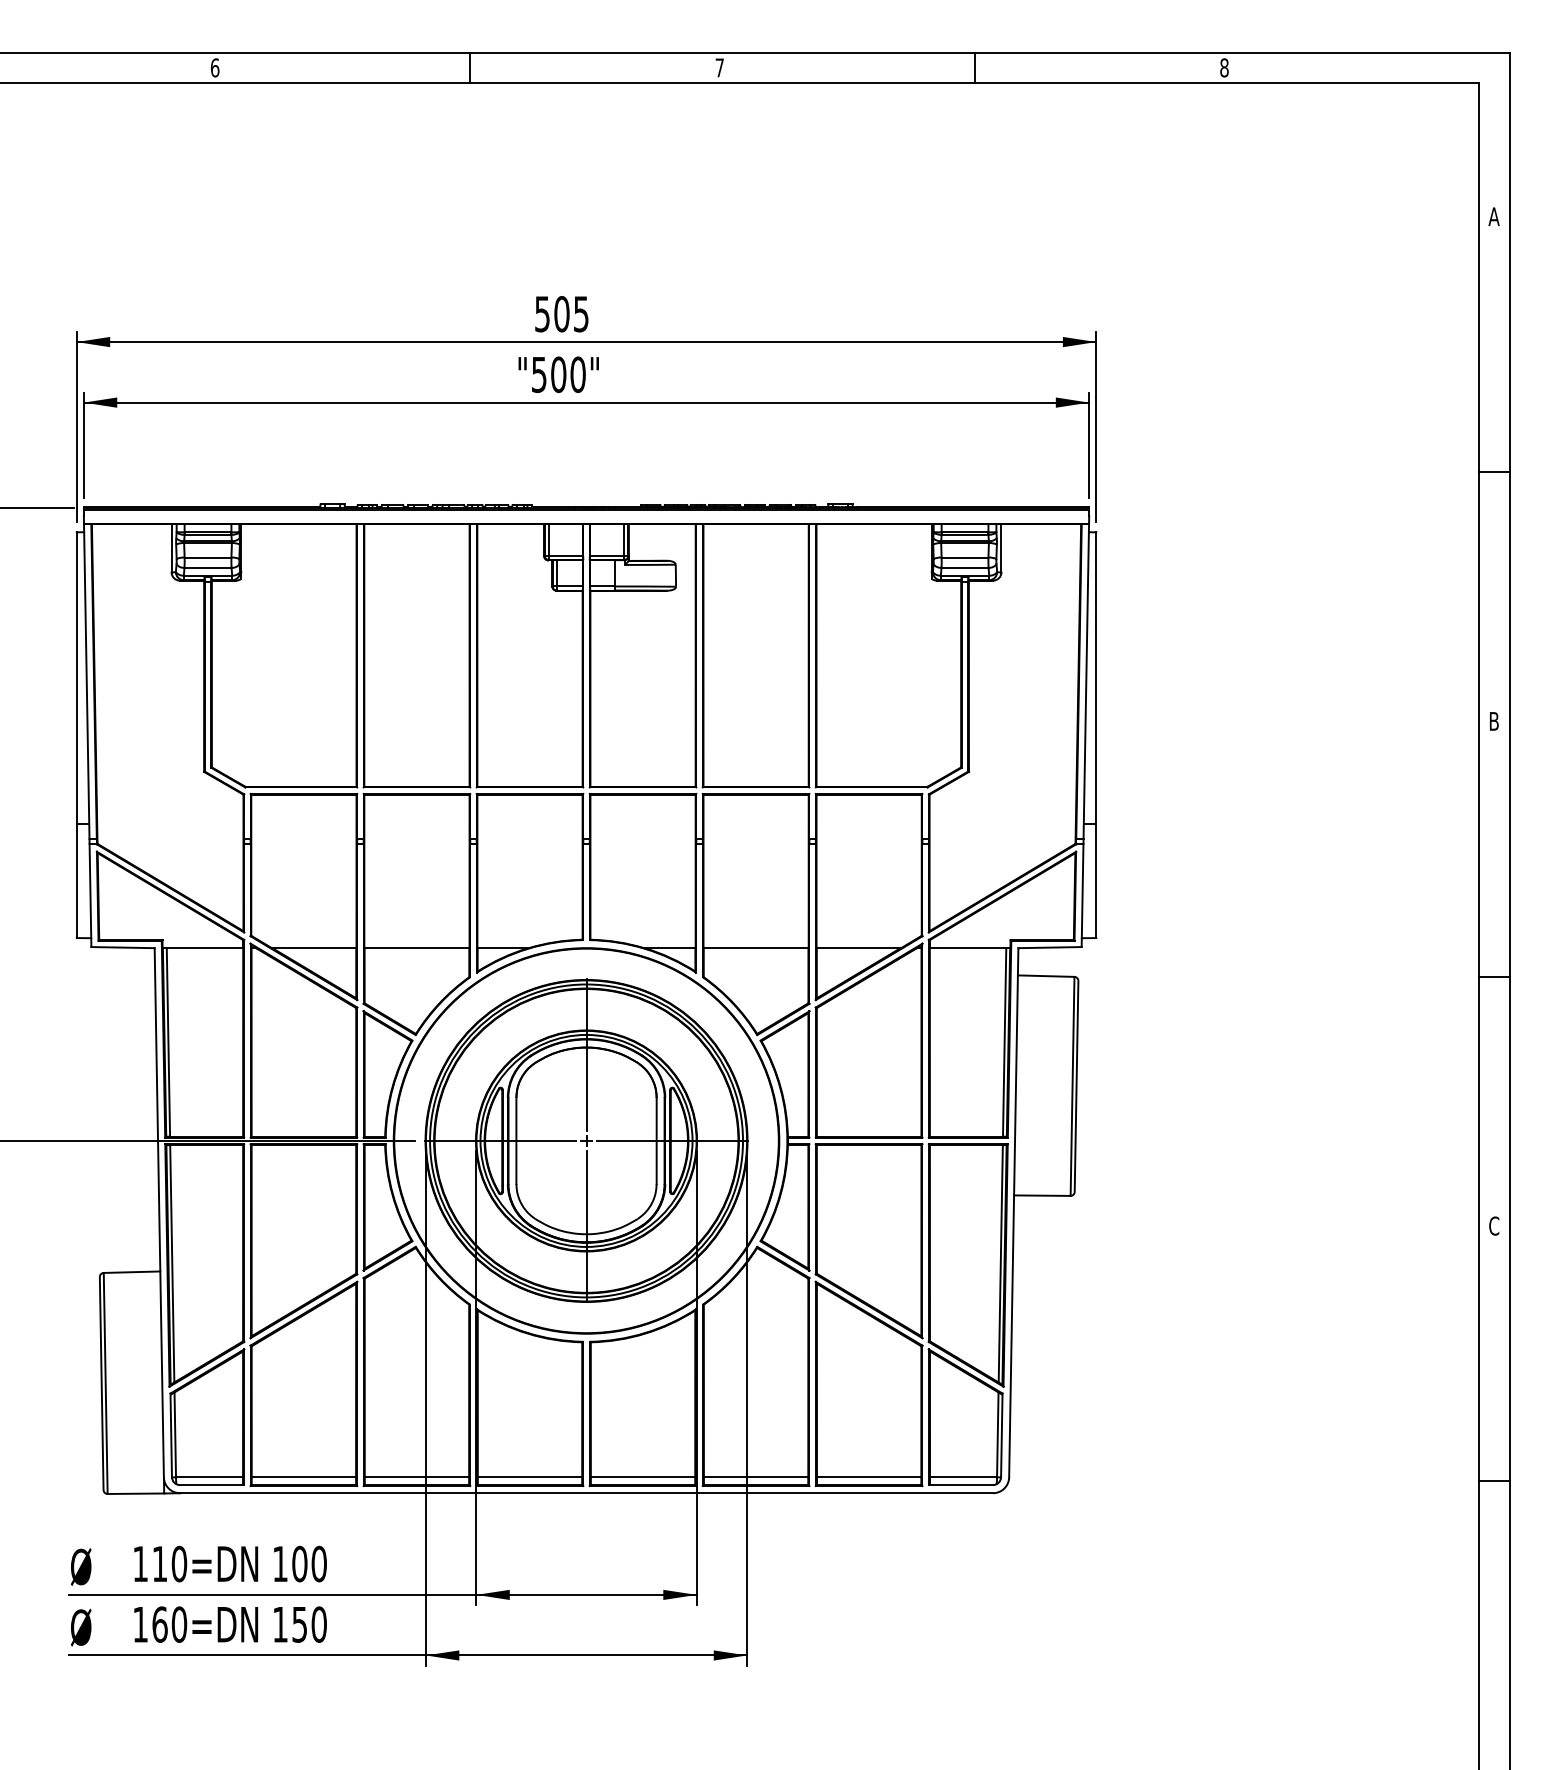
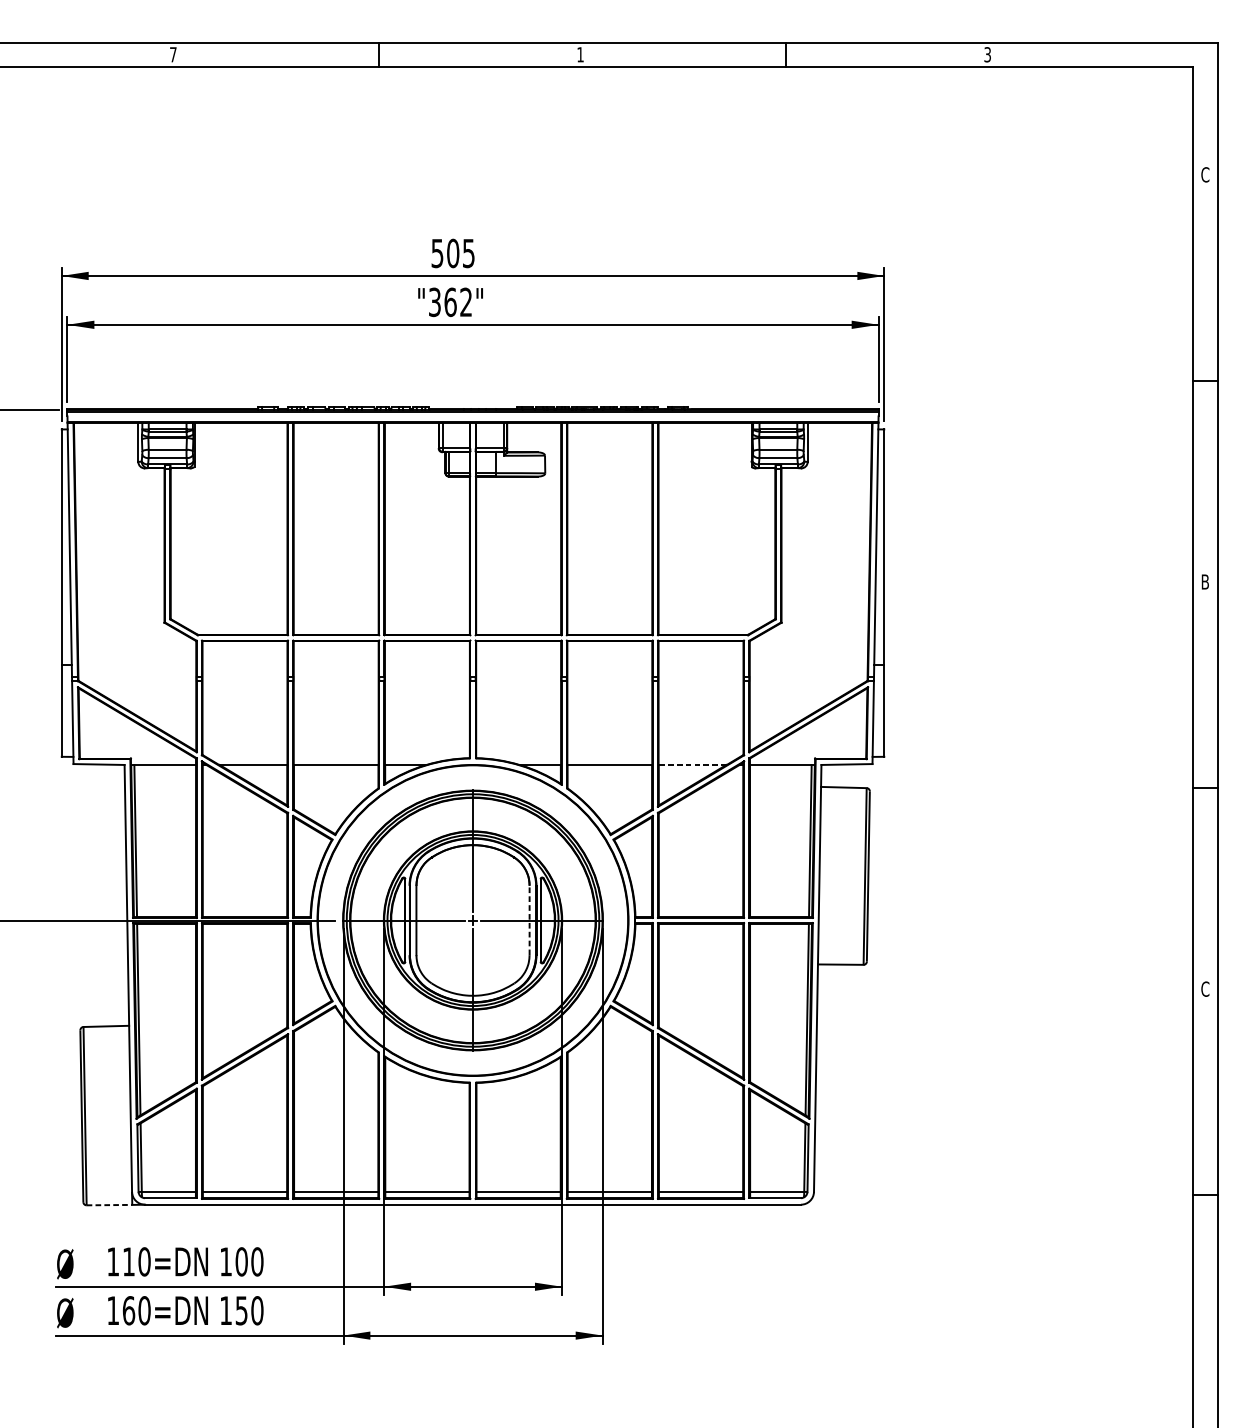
text: (214, 67) -> (172, 54), 6 -> 7
text: (719, 67) -> (580, 54), 7 -> 1
text: (1224, 67) -> (987, 54), 8 -> 3
text: (1493, 216) -> (1204, 174), A -> C
text: (558, 374) -> (450, 302), "500" -> "362"
line: (858, 948) -> (692, 765), solid -> dashed
line: (656, 1140) -> (529, 920), solid -> dashed
line: (136, 1493) -> (109, 1204), solid -> dashed

